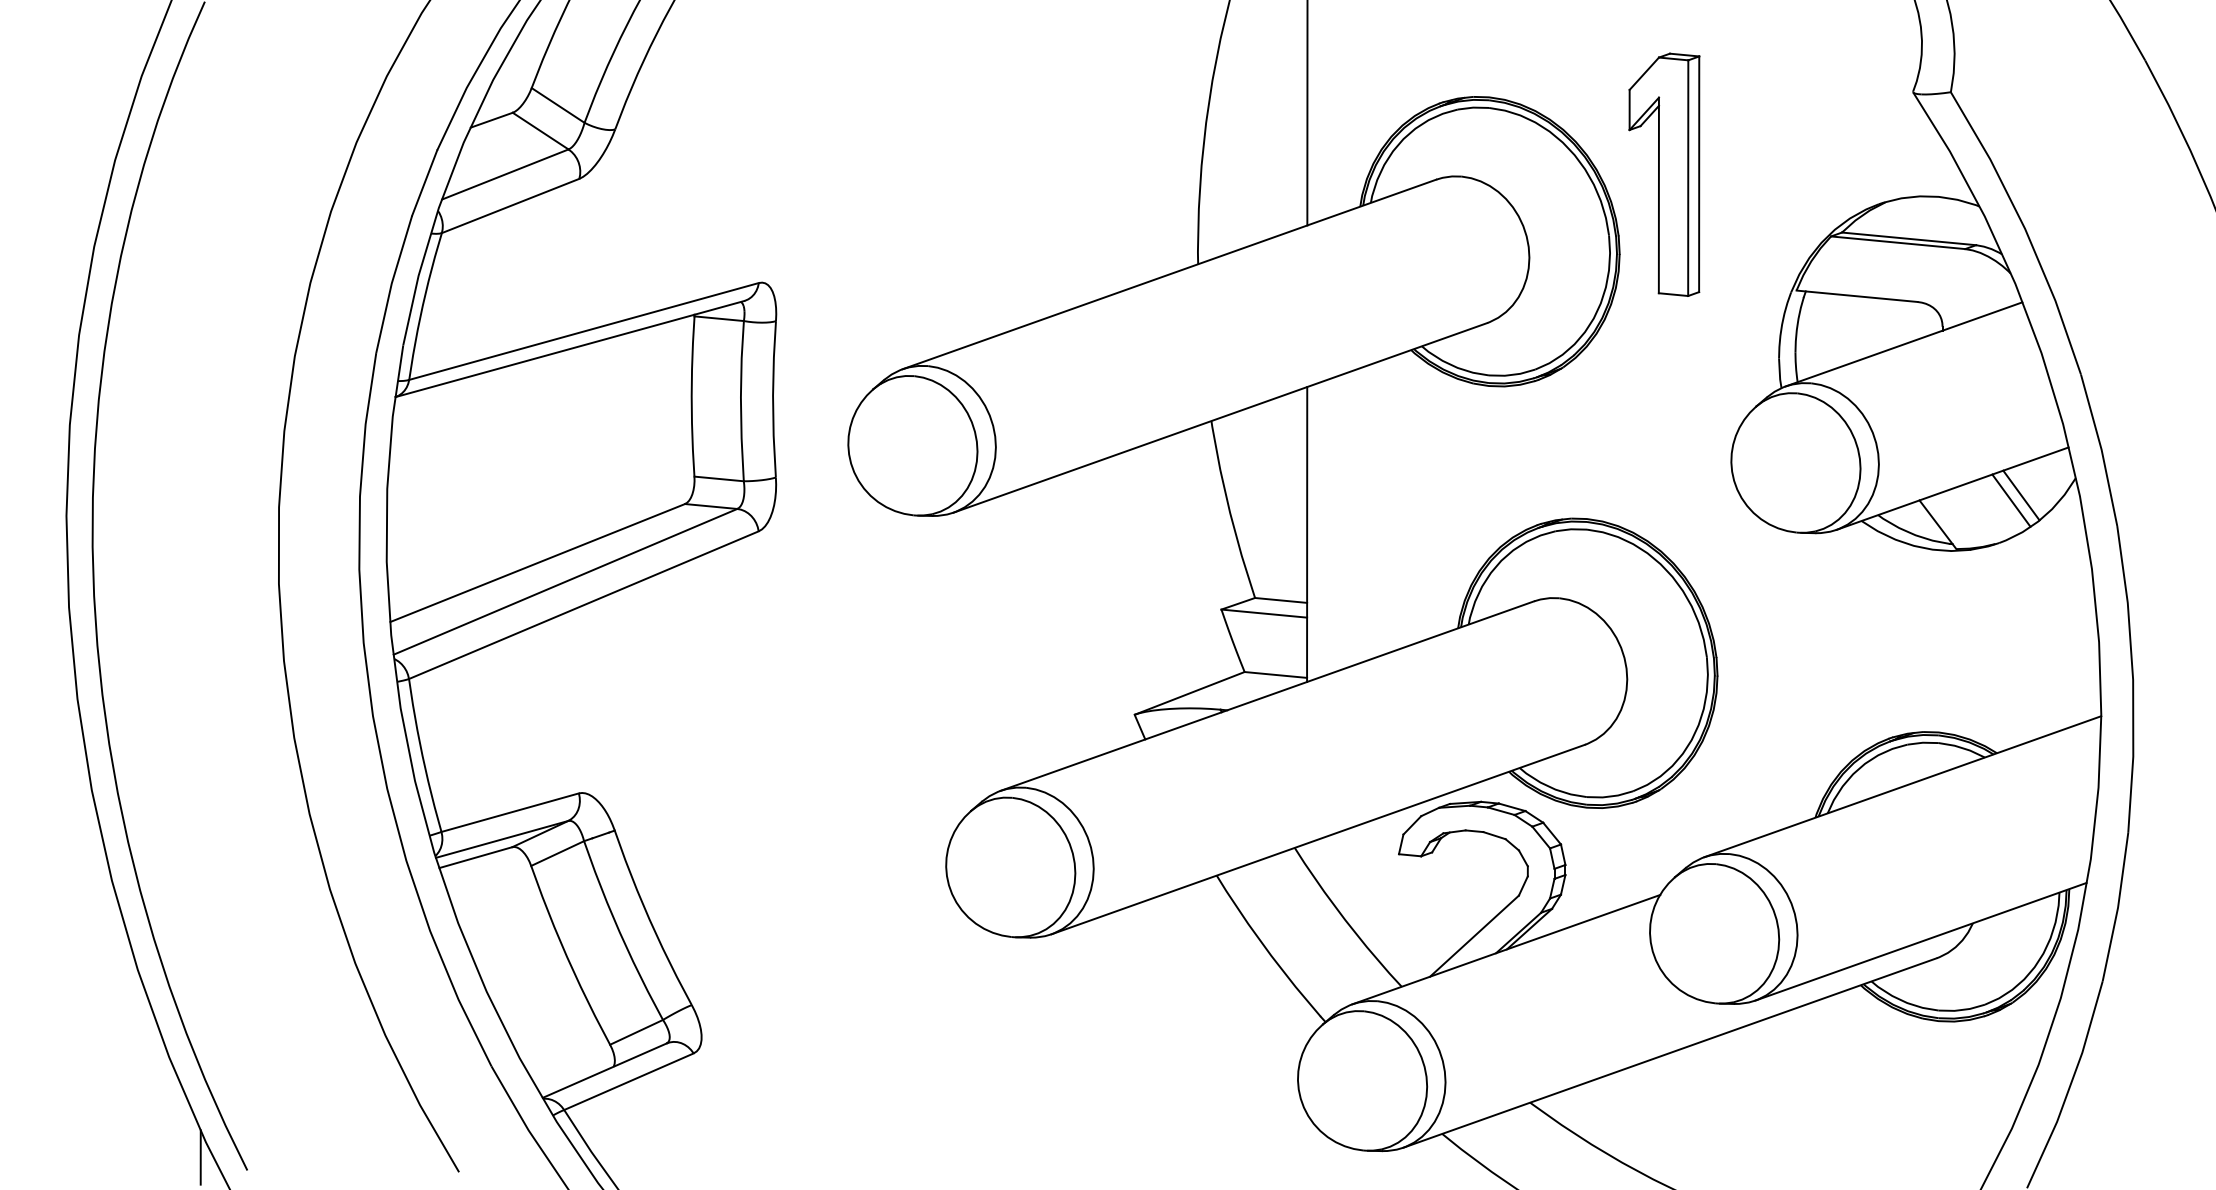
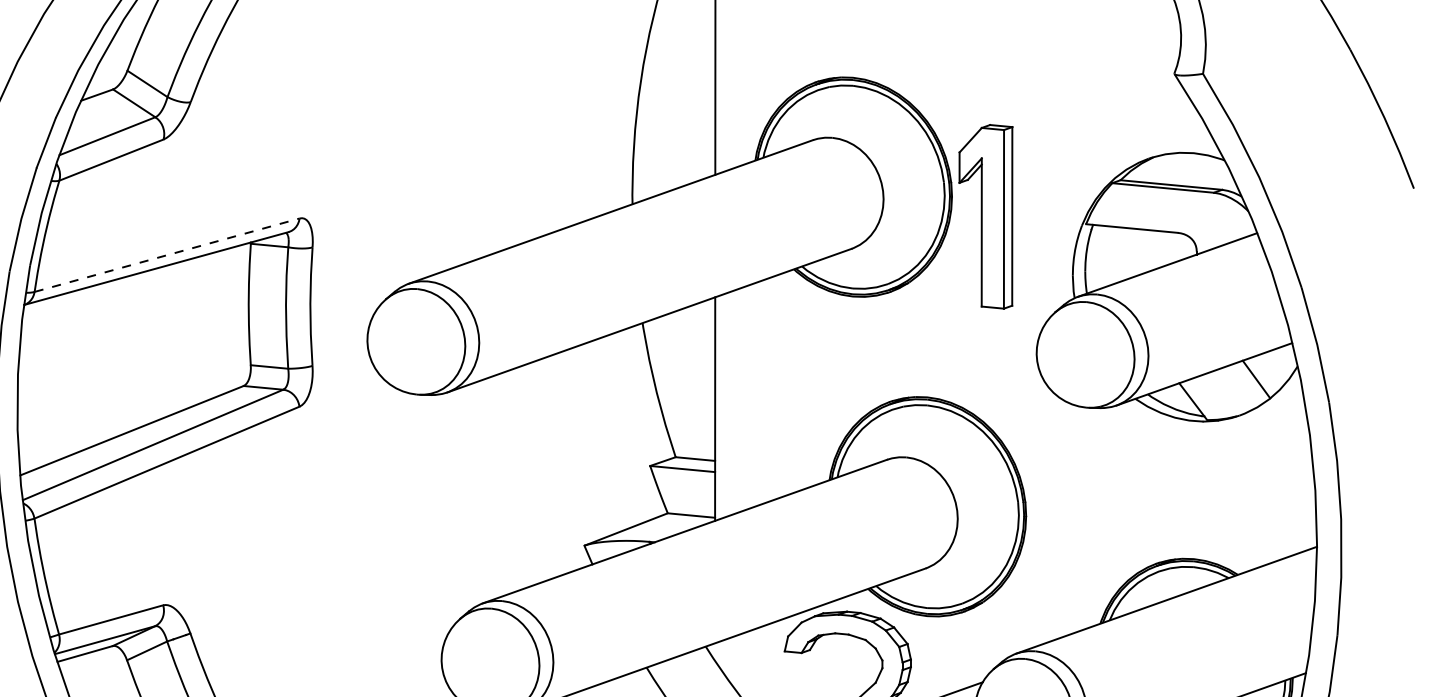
part: (1664, 174) -> (986, 216), moved
line: (584, 331) -> (167, 255), solid -> dashed
line: (2011, 500) -> (1248, 383), removed

